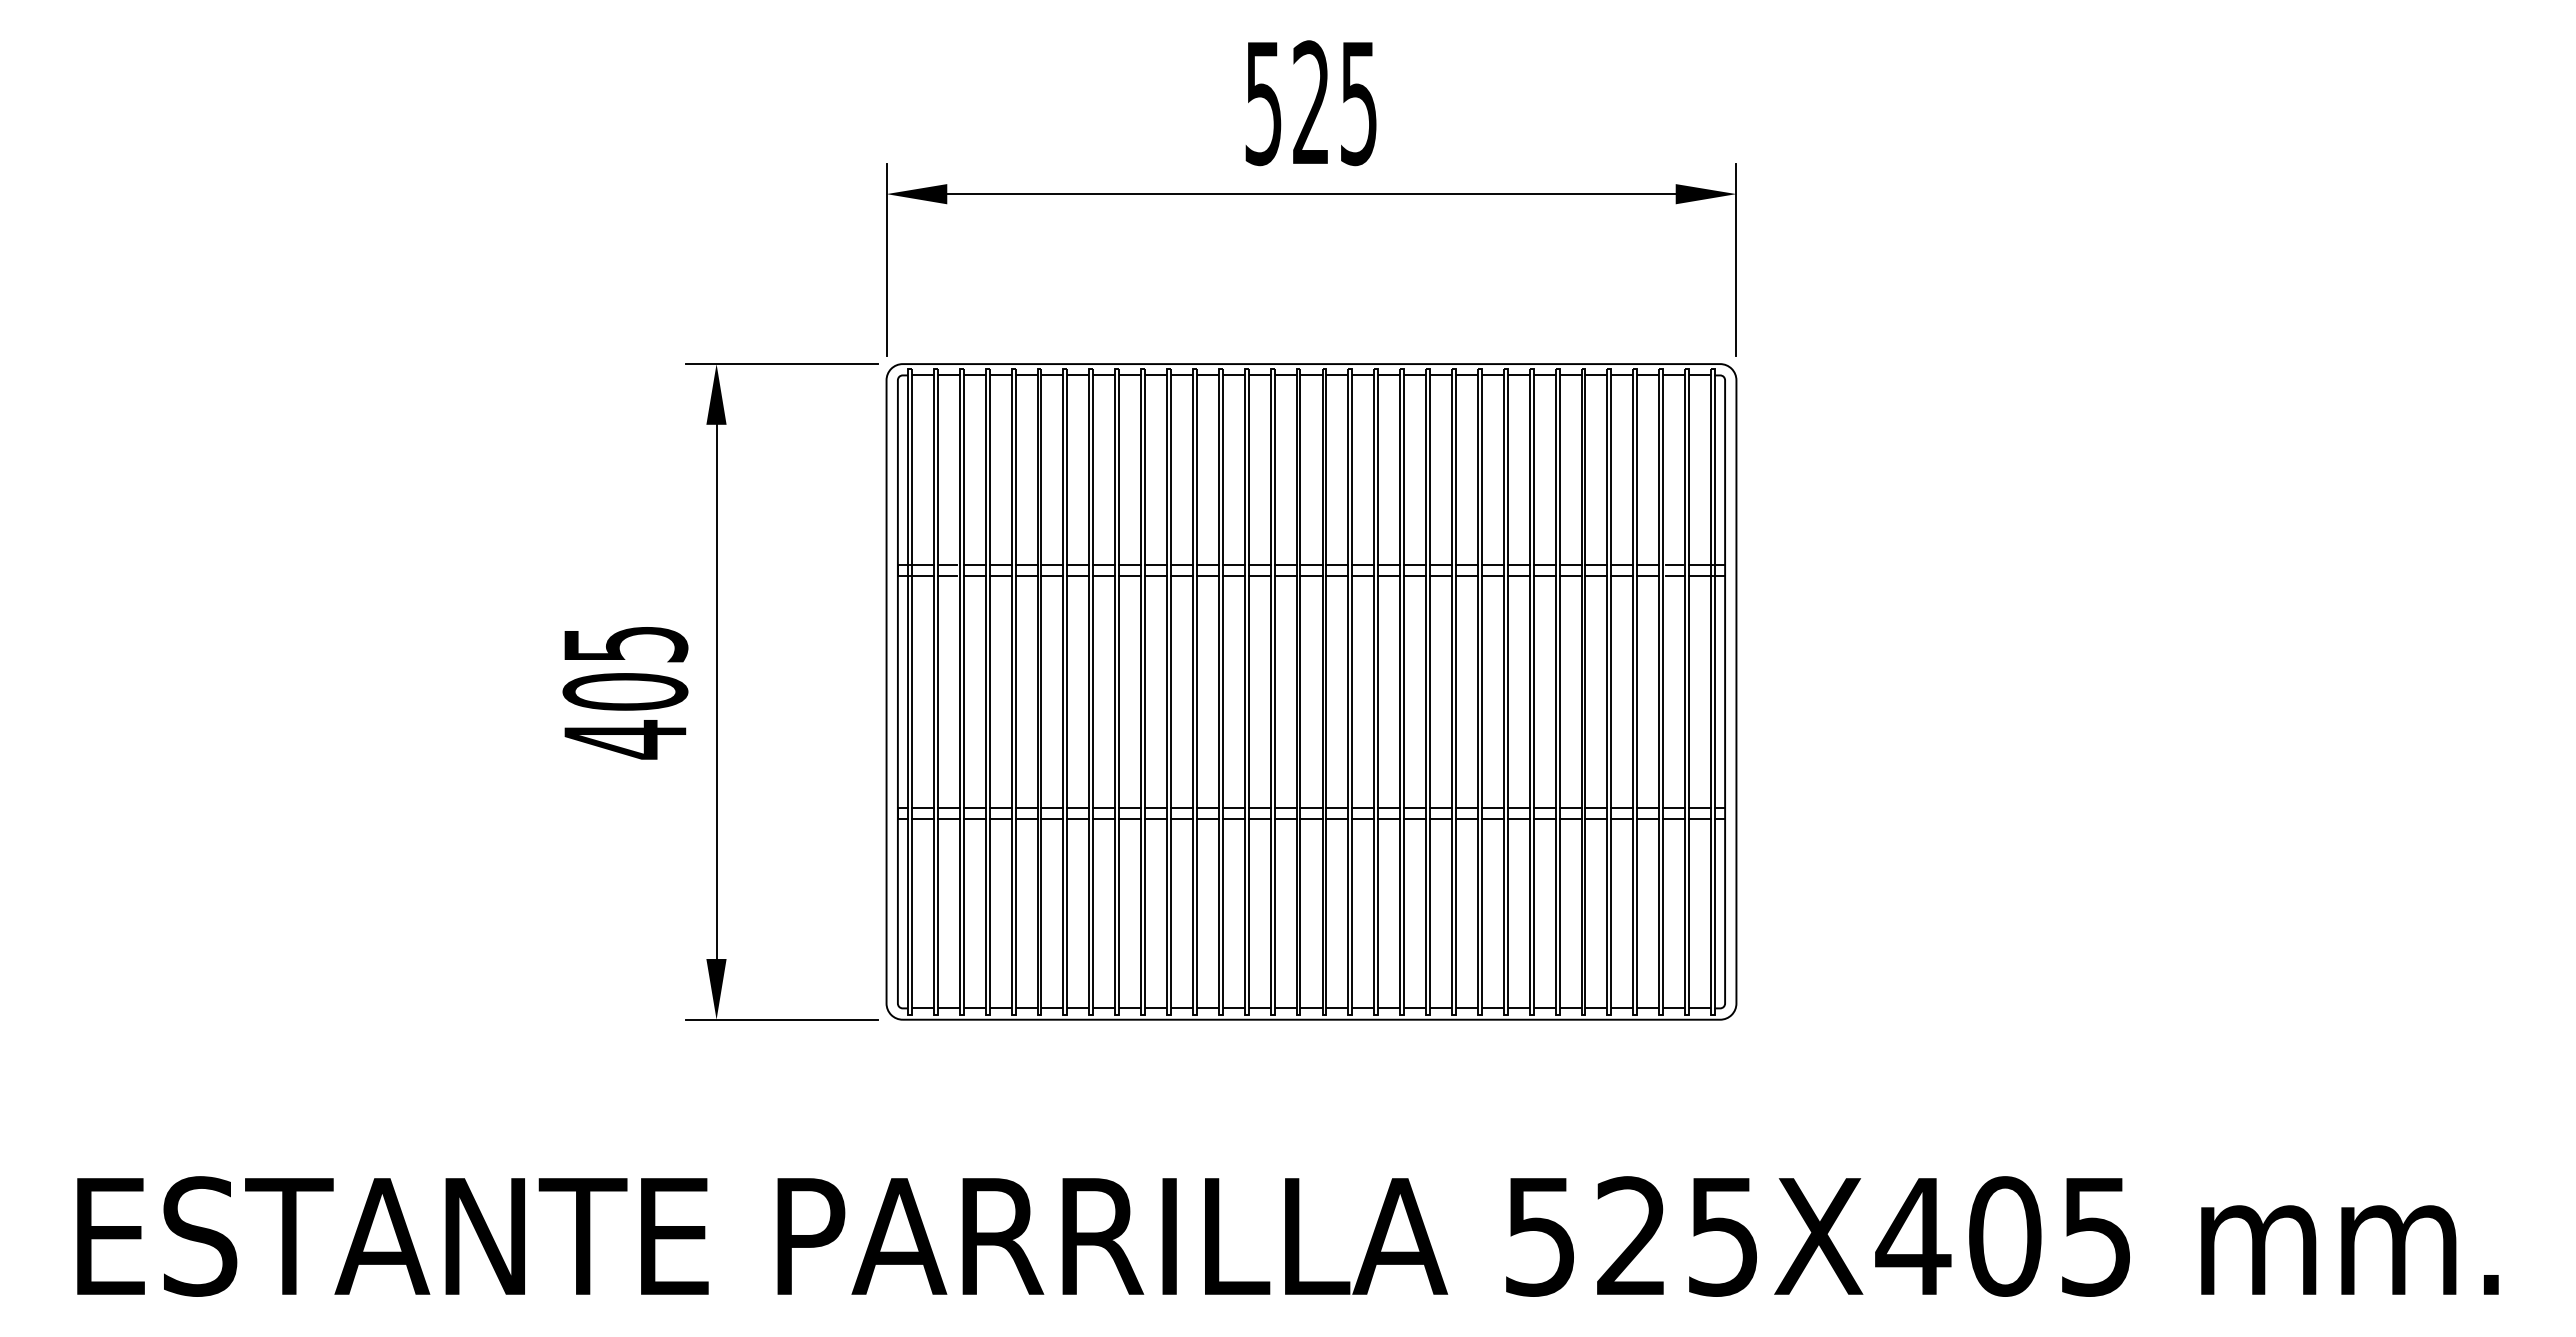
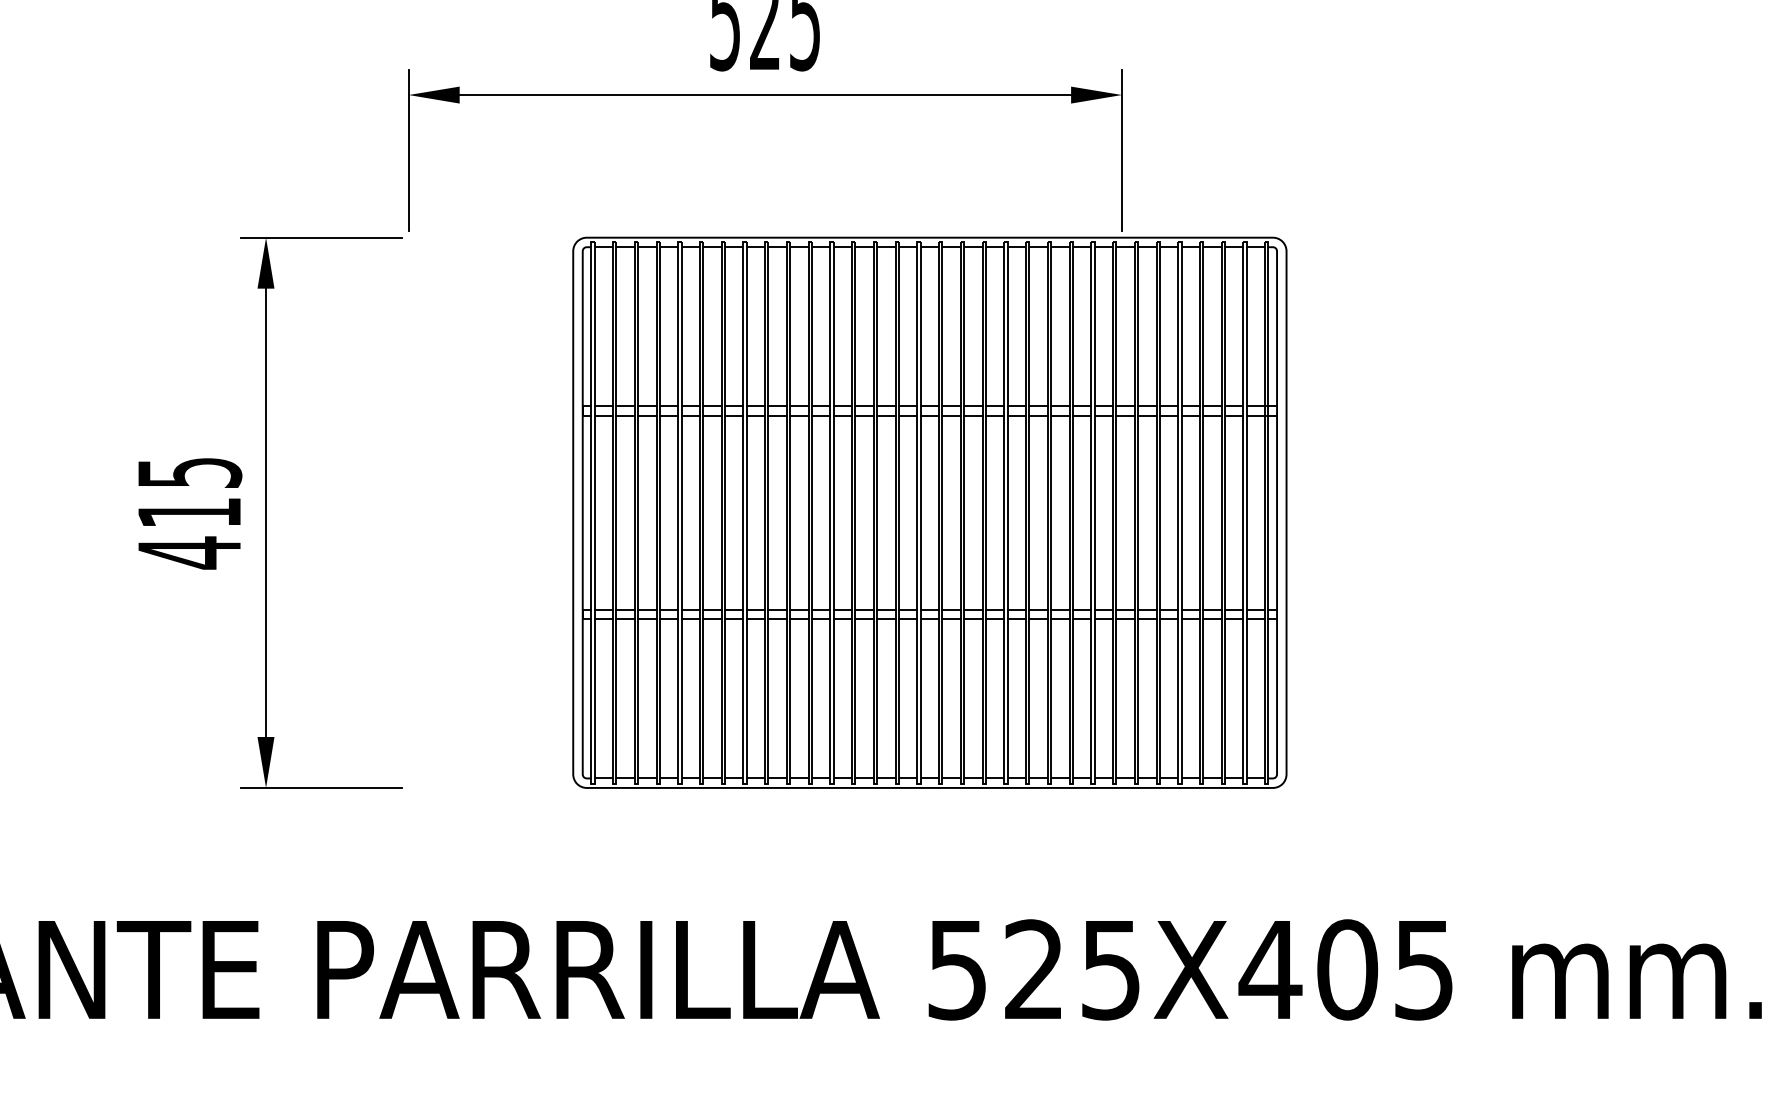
text: (625, 691) -> (189, 512), 405 -> 415
part: (1311, 691) -> (929, 512), moved

